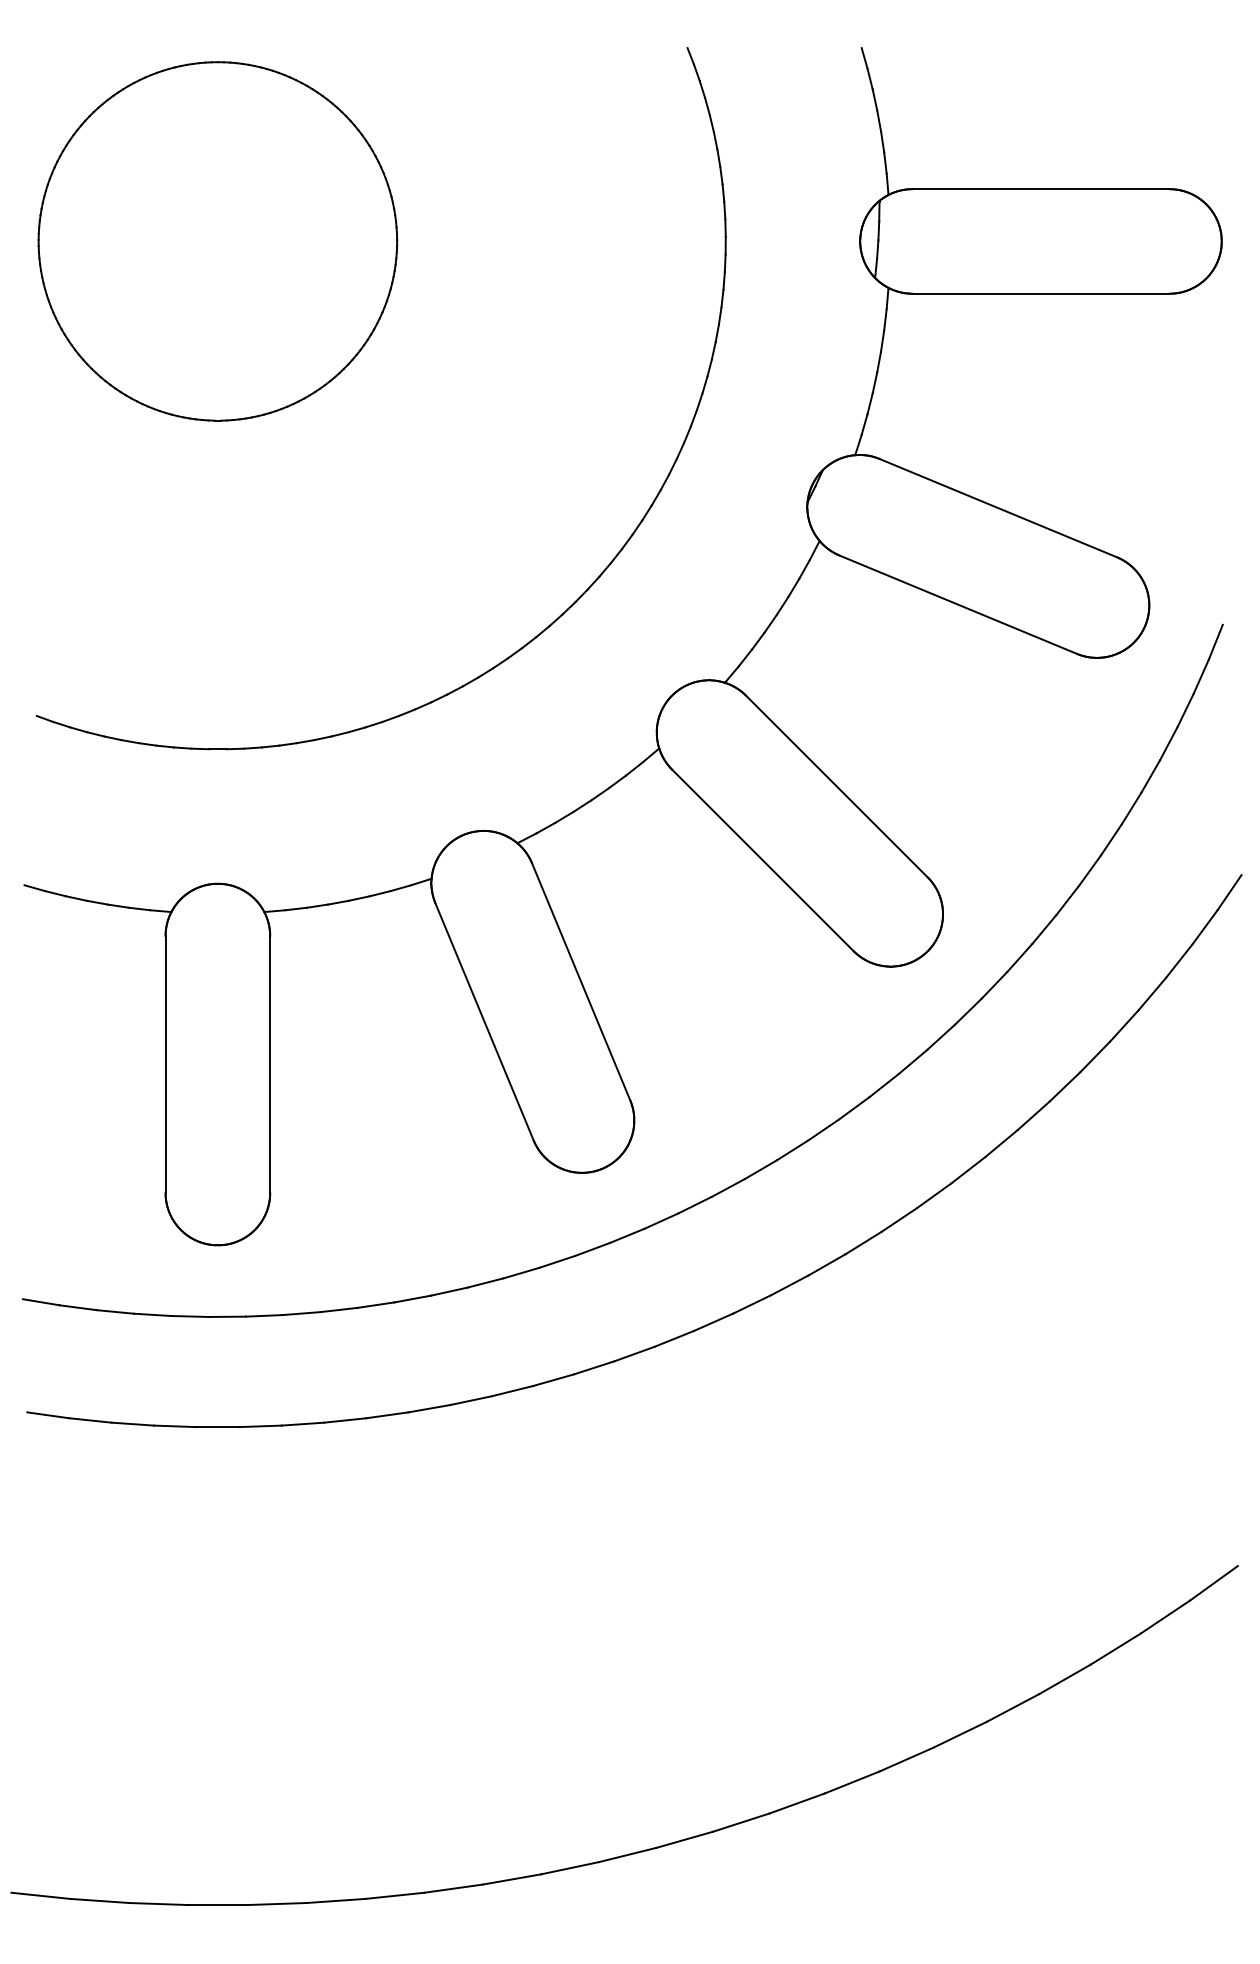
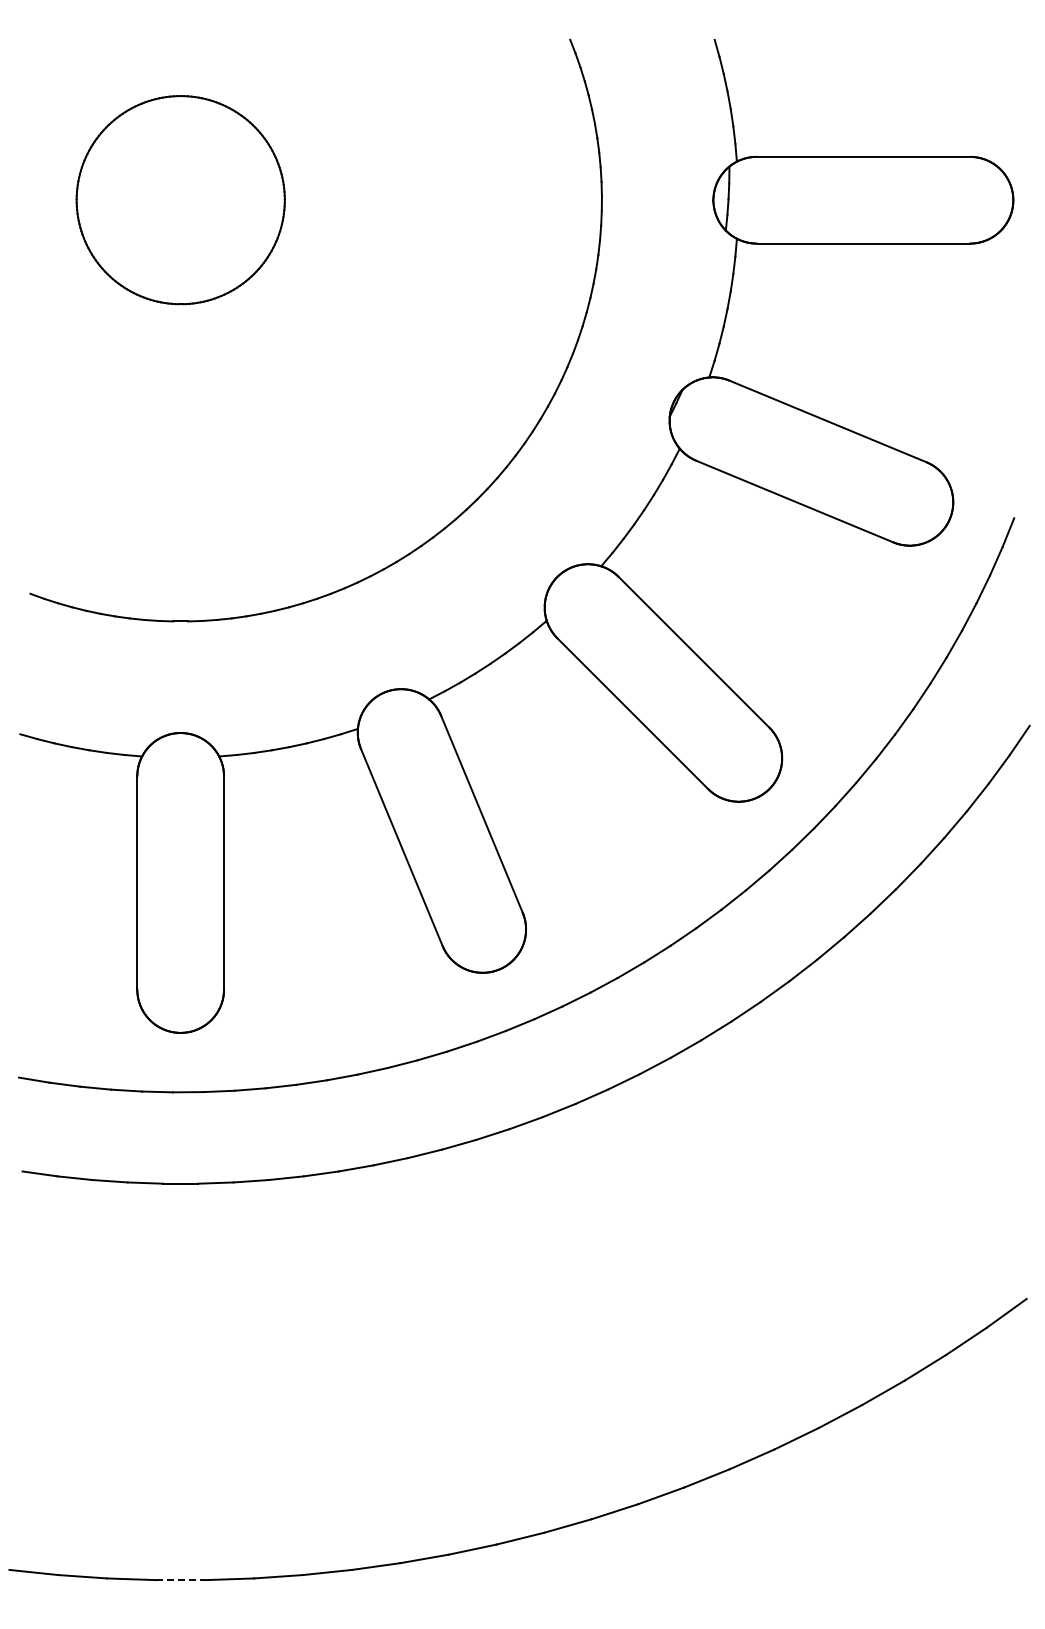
part: (217, 240) -> (180, 199), size x0.7
line: (217, 1905) -> (180, 1580), solid -> dashed

